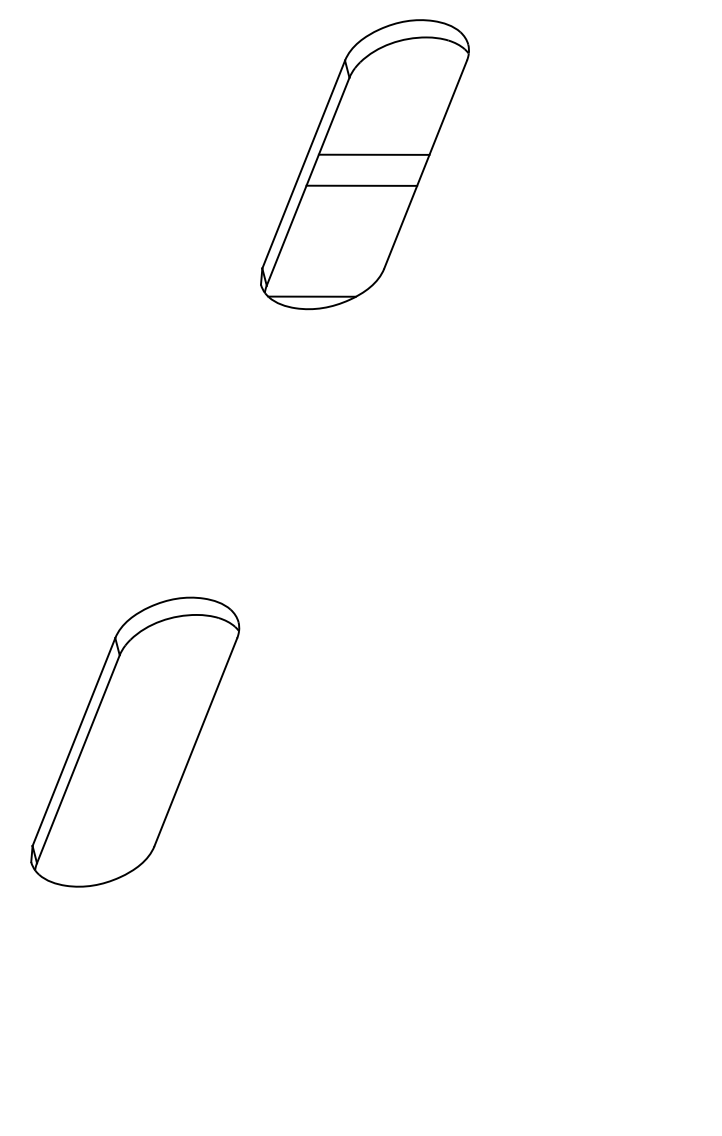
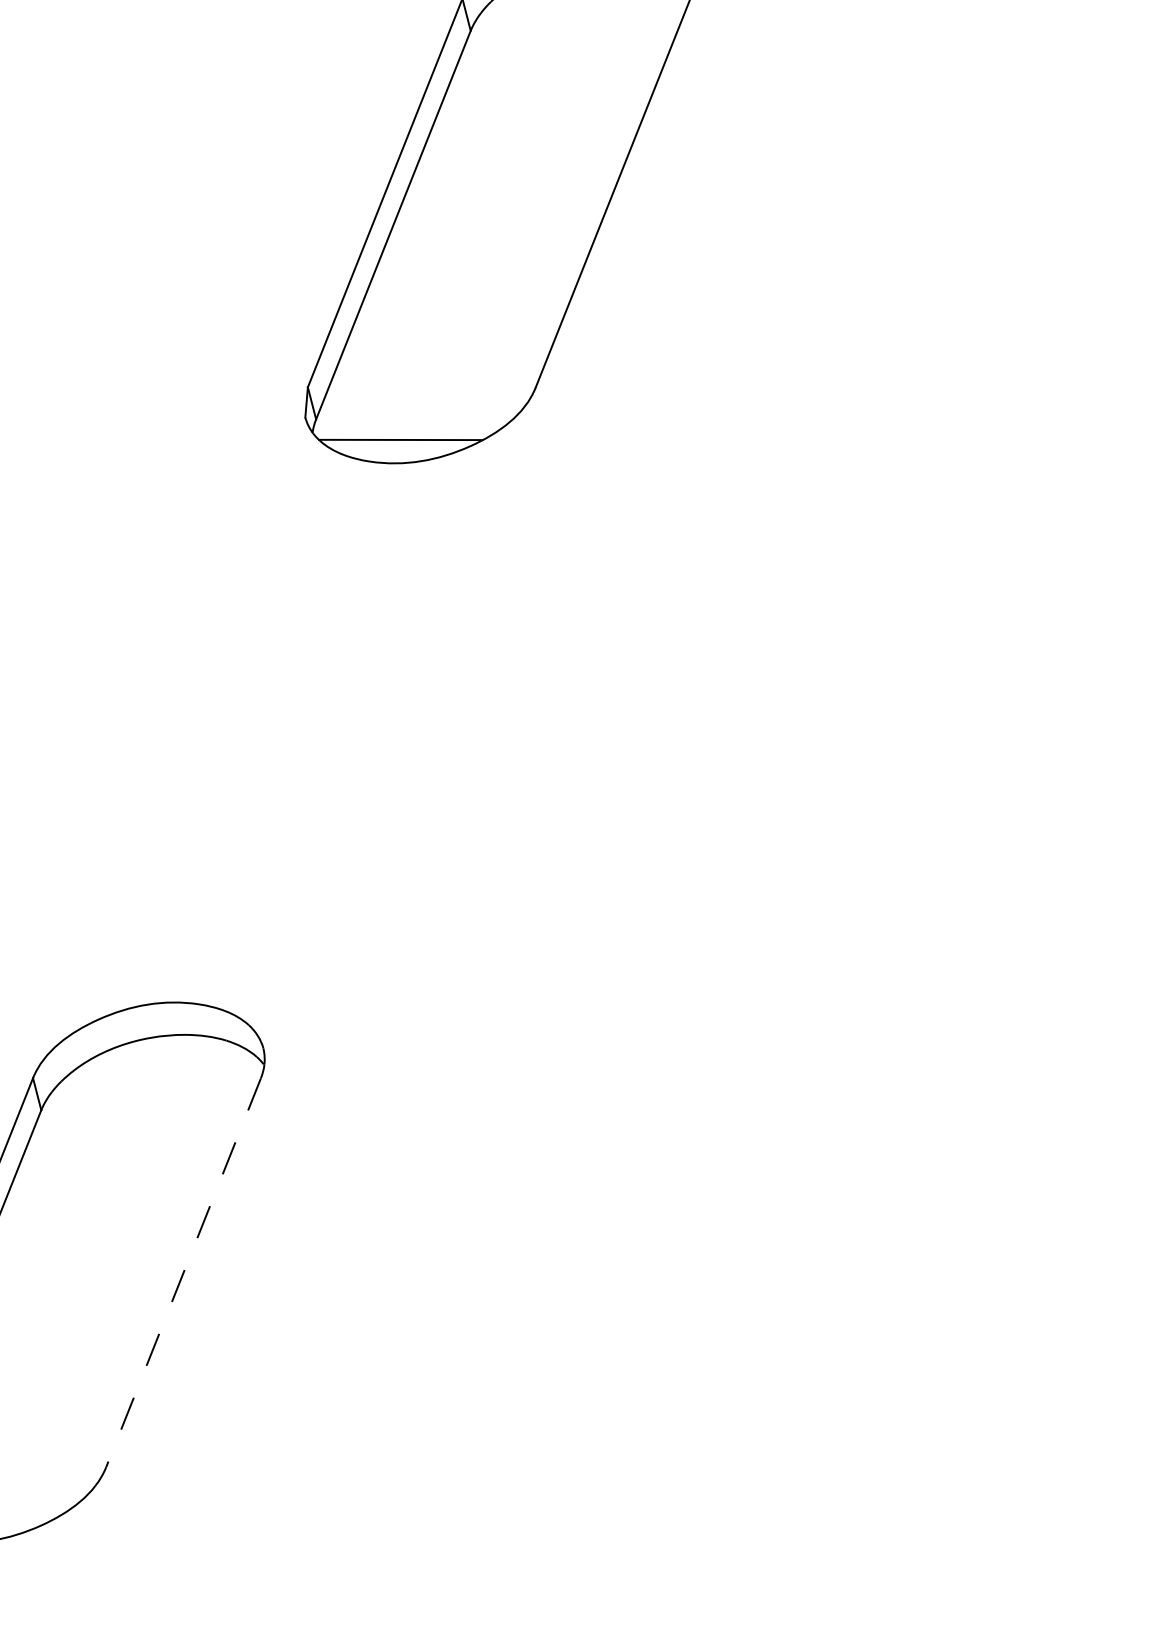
line: (373, 154) -> (515, 174), removed
line: (361, 185) -> (493, 232), removed
line: (195, 742) -> (182, 1273), solid -> dashed

